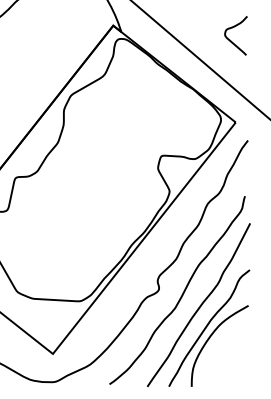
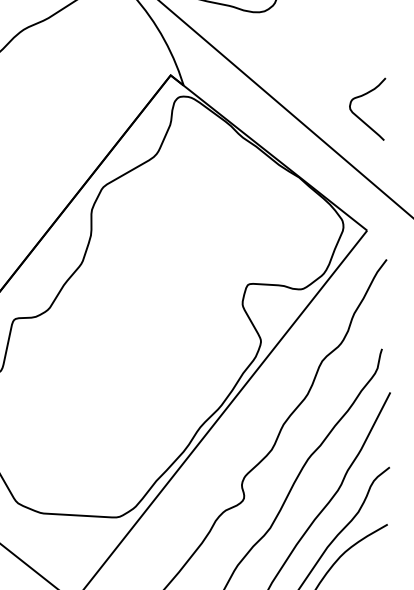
curve: (230, 39) -> (358, 115), moved

